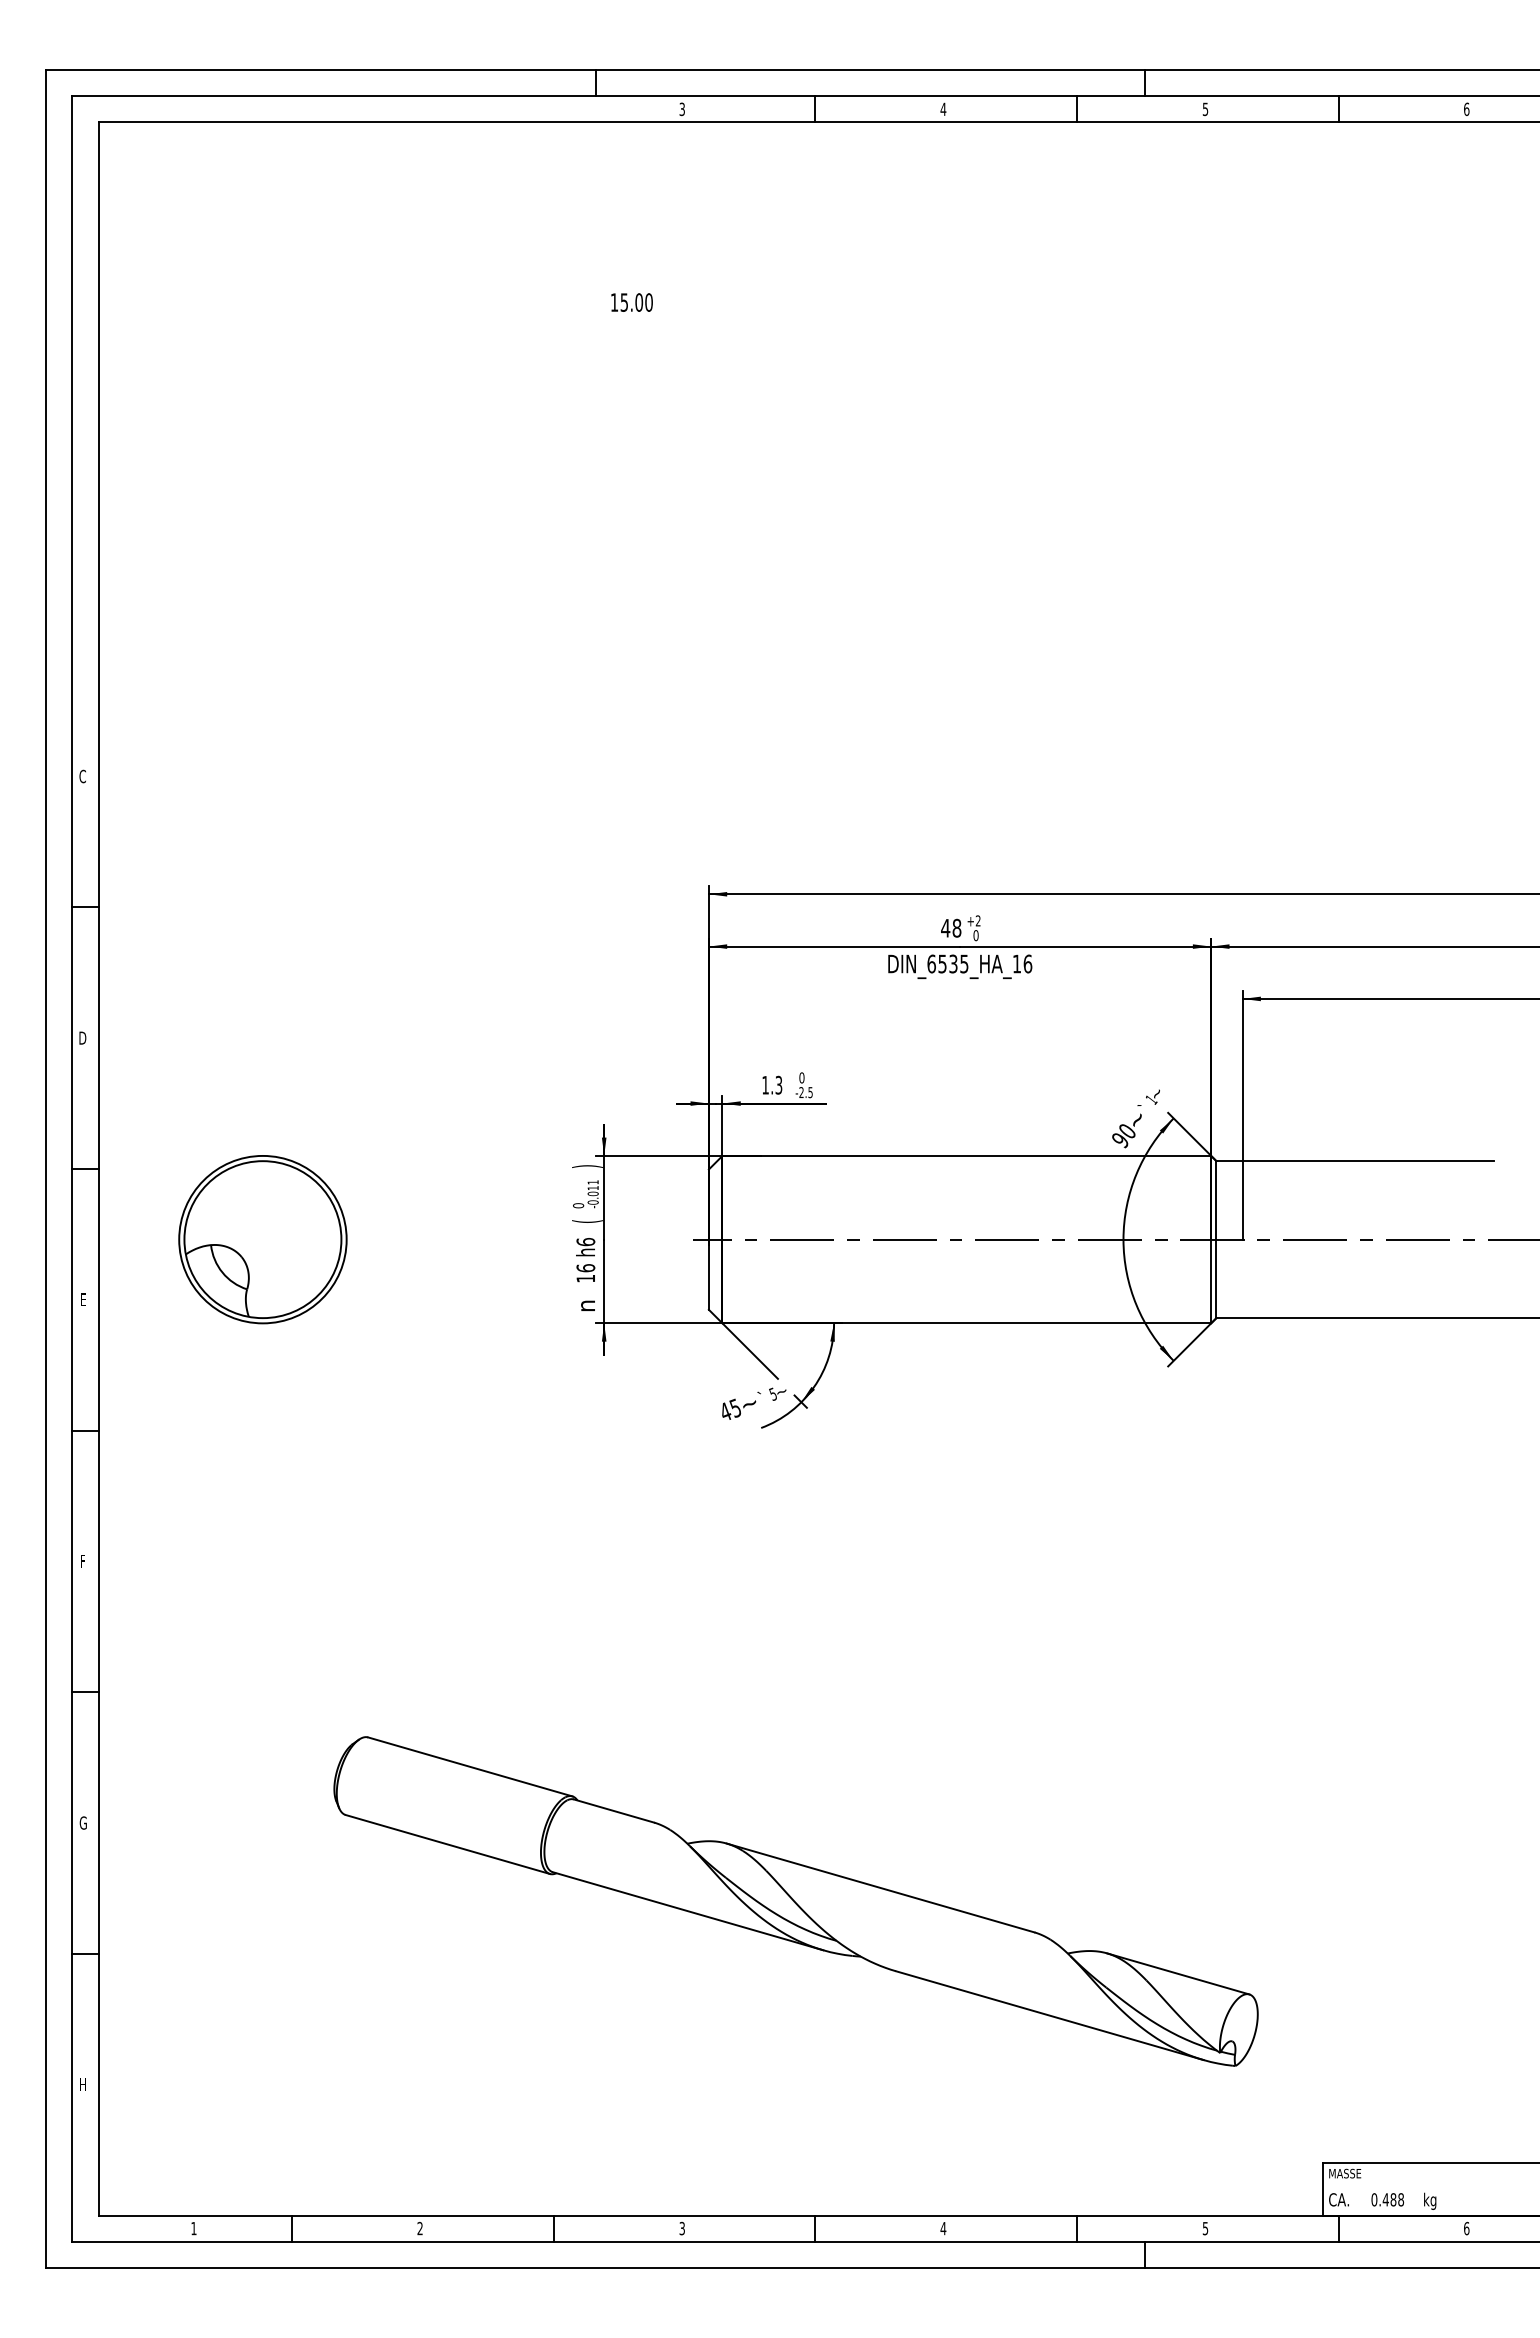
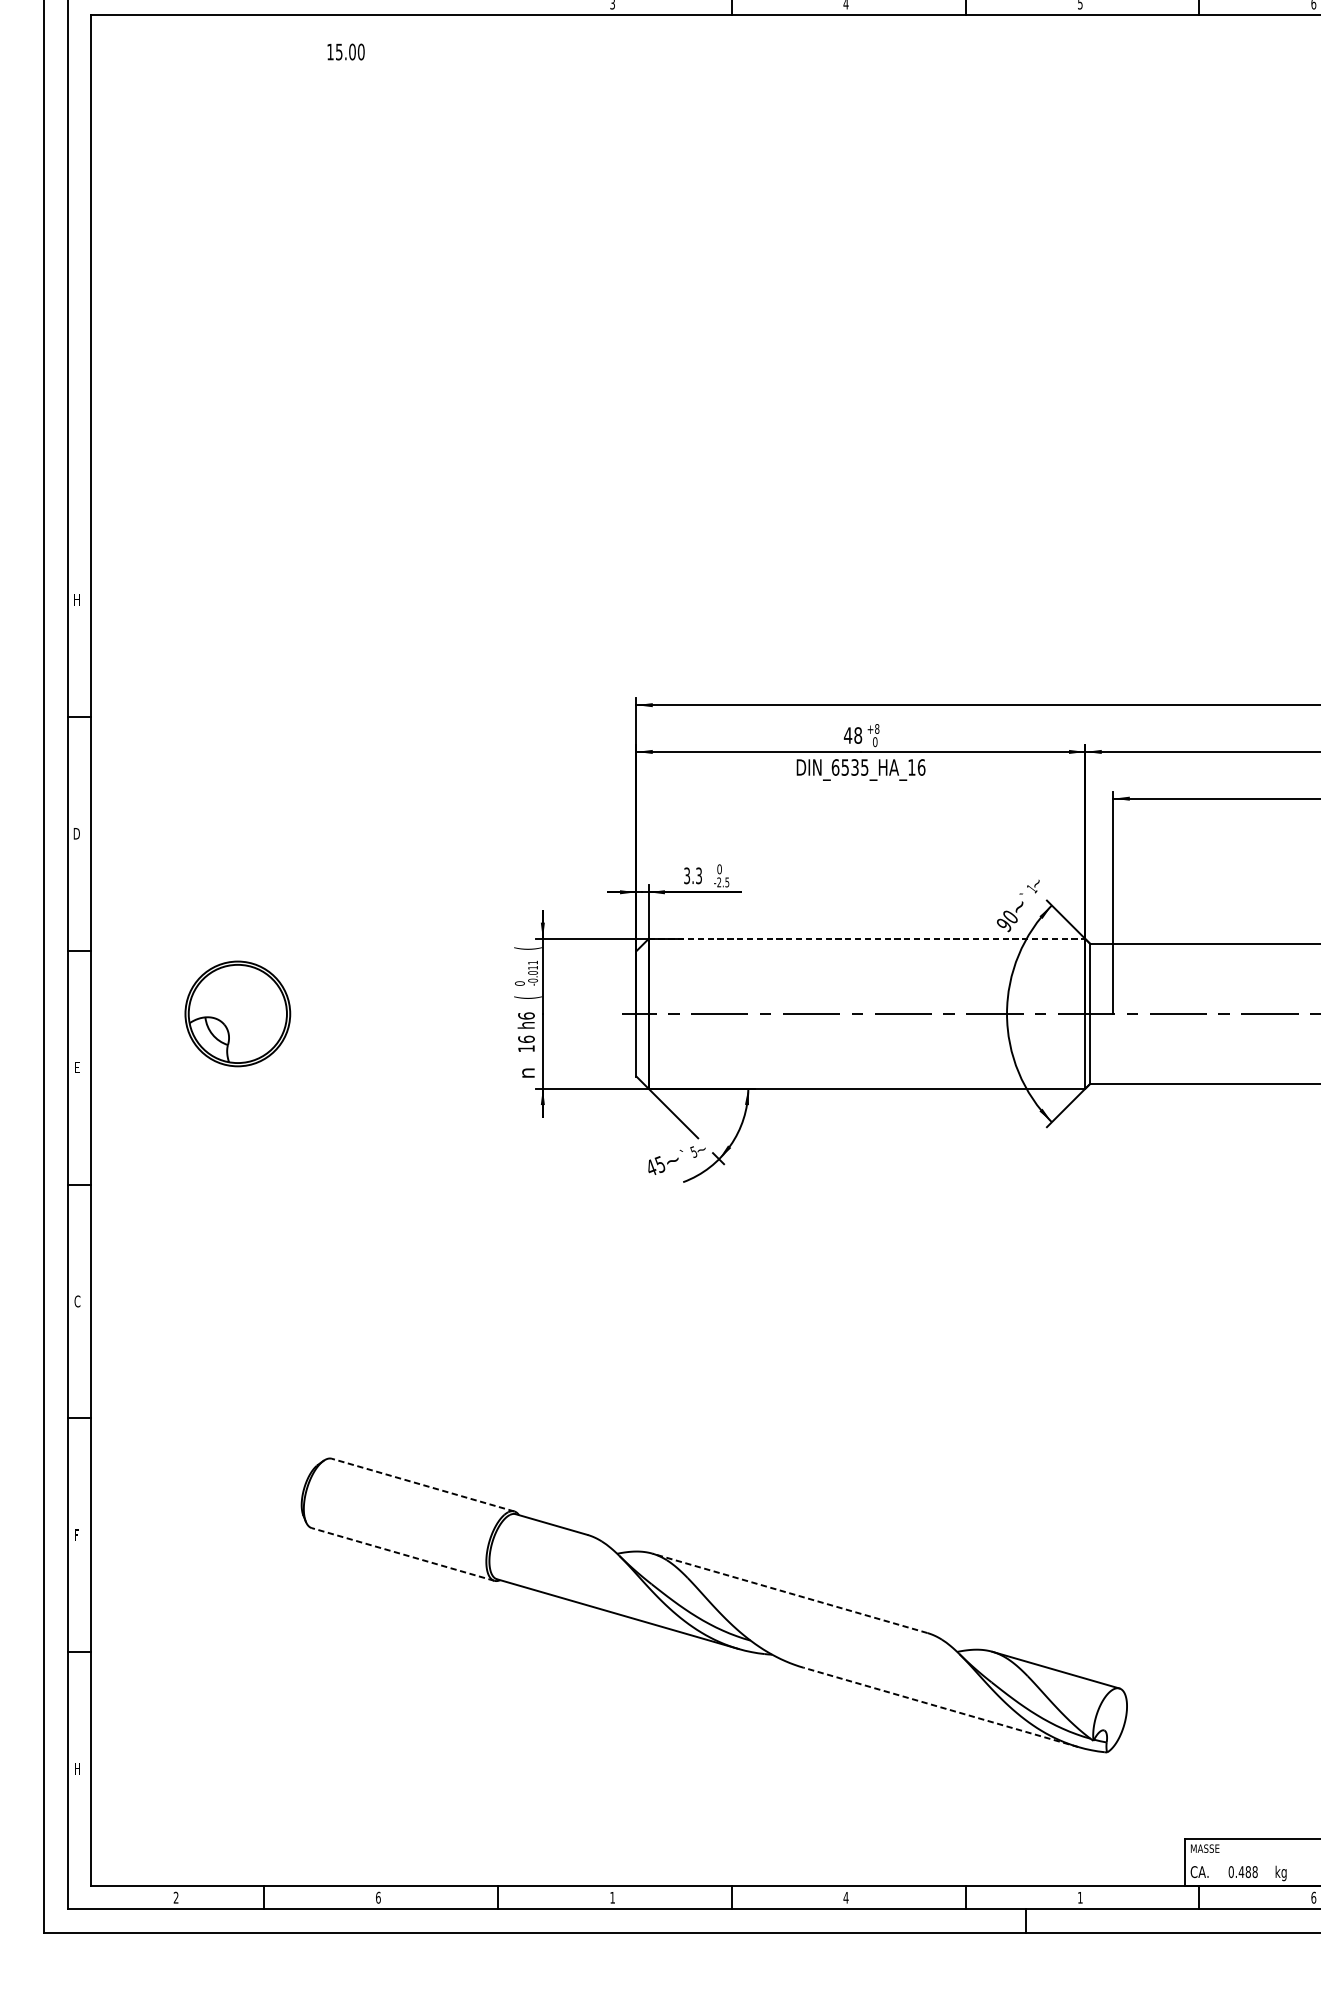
text: (631, 302) -> (345, 51), moved
text: (82, 776) -> (76, 599), C -> H
text: (977, 920) -> (876, 728), +2 -> +8
text: (765, 1084) -> (687, 875), 1.3 -> 3.3
line: (967, 1155) -> (867, 938), solid -> dashed
text: (587, 1166) -> (527, 948), ) -> (
part: (262, 1239) -> (237, 1013), size x0.7
text: (83, 1561) -> (77, 1301), F -> C
line: (469, 1766) -> (422, 1484), solid -> dashed
text: (82, 1822) -> (76, 1534), G -> F
line: (447, 1844) -> (402, 1554), solid -> dashed
line: (880, 1887) -> (789, 1592), solid -> dashed
line: (1049, 2015) -> (940, 1707), solid -> dashed
text: (193, 2227) -> (175, 1896), 1 -> 2
text: (419, 2228) -> (377, 1897), 2 -> 6
text: (681, 2228) -> (611, 1897), 3 -> 1
text: (1205, 2228) -> (1080, 1897), 5 -> 1

